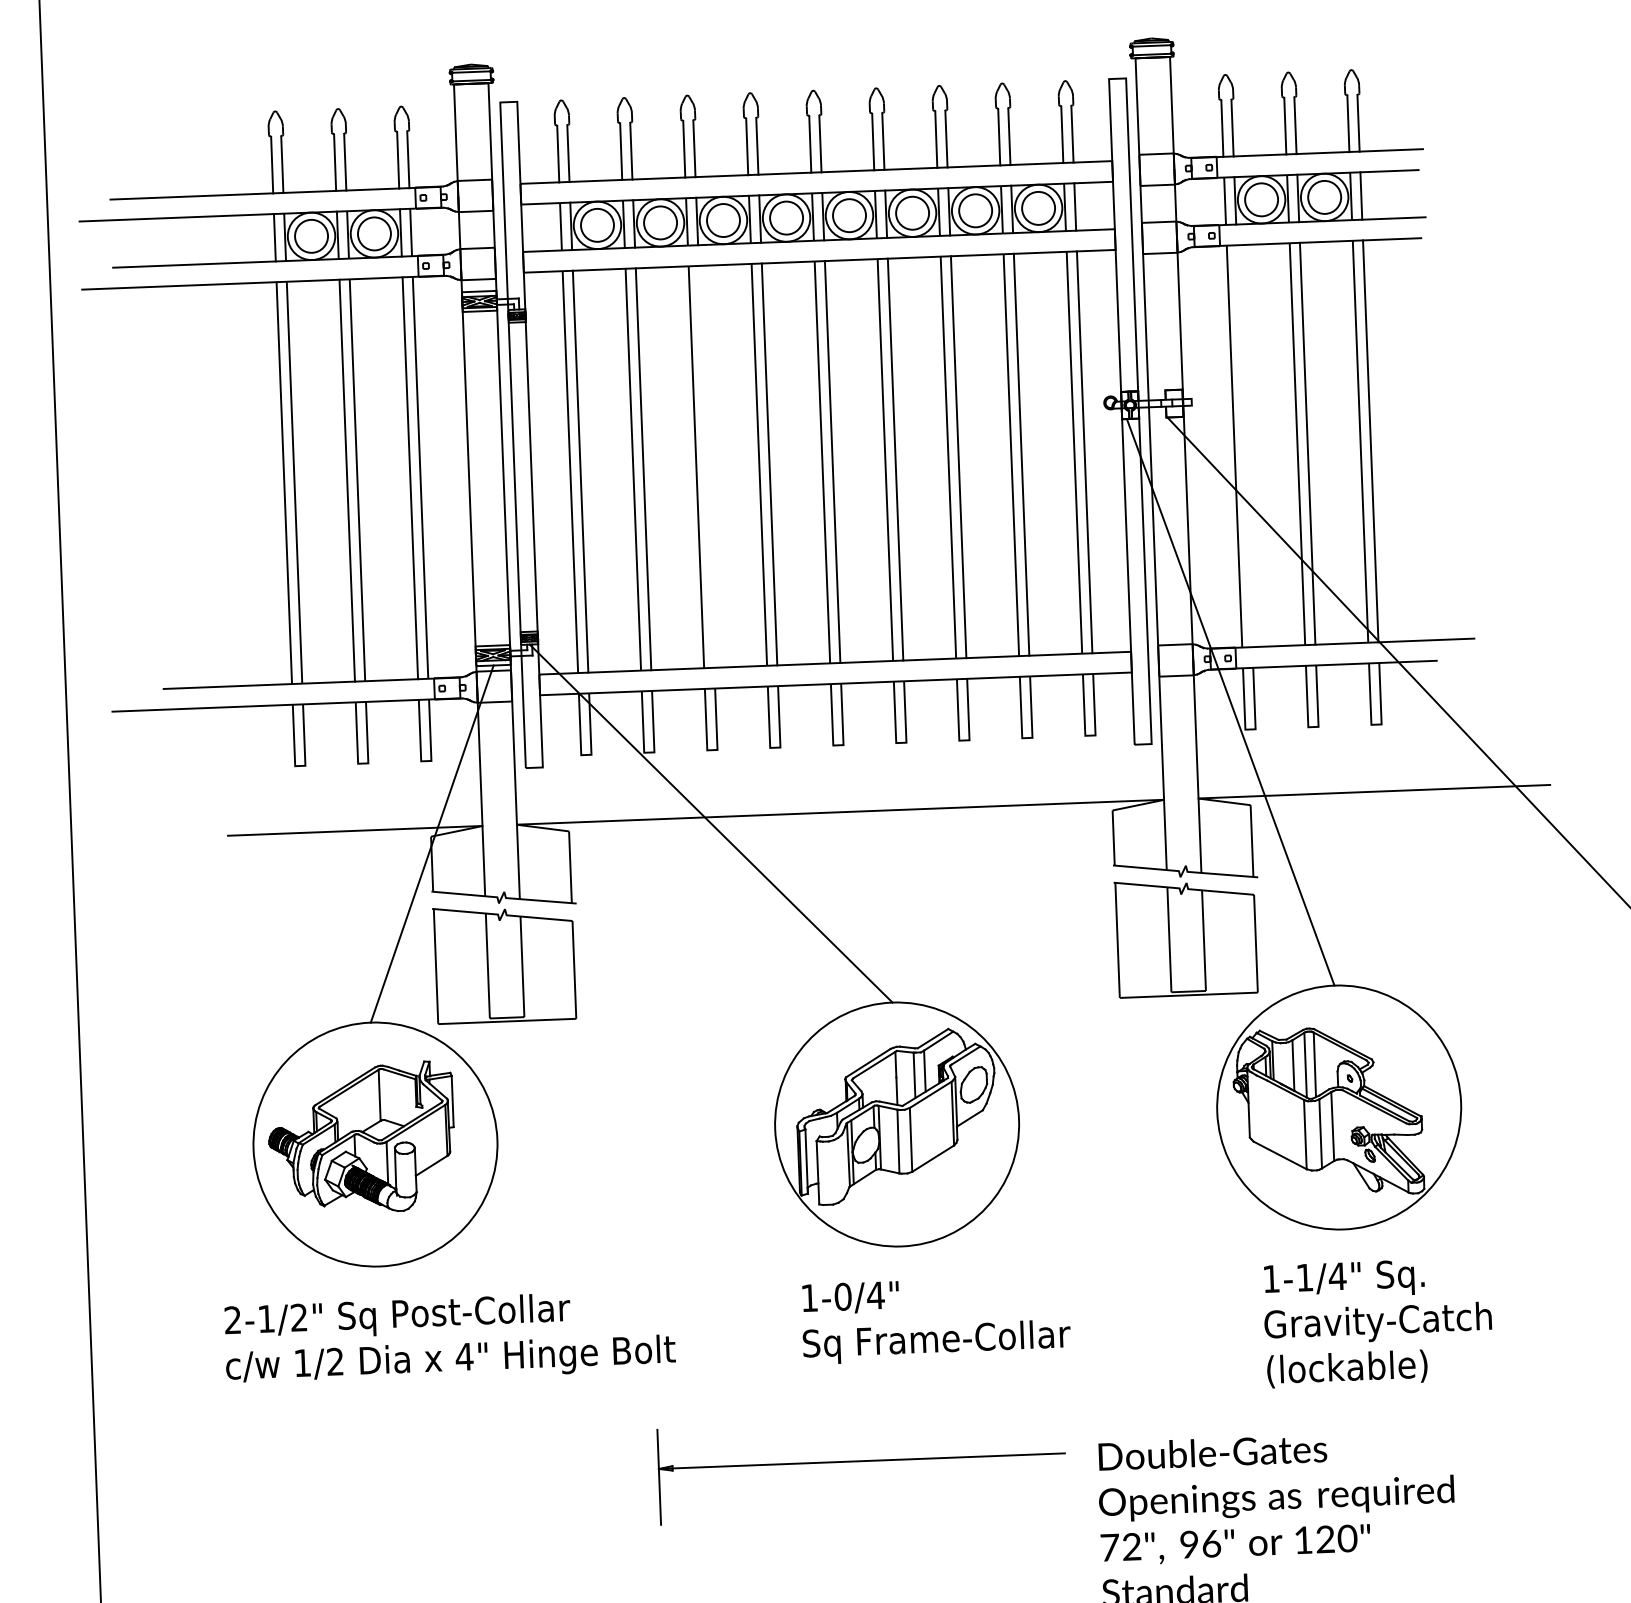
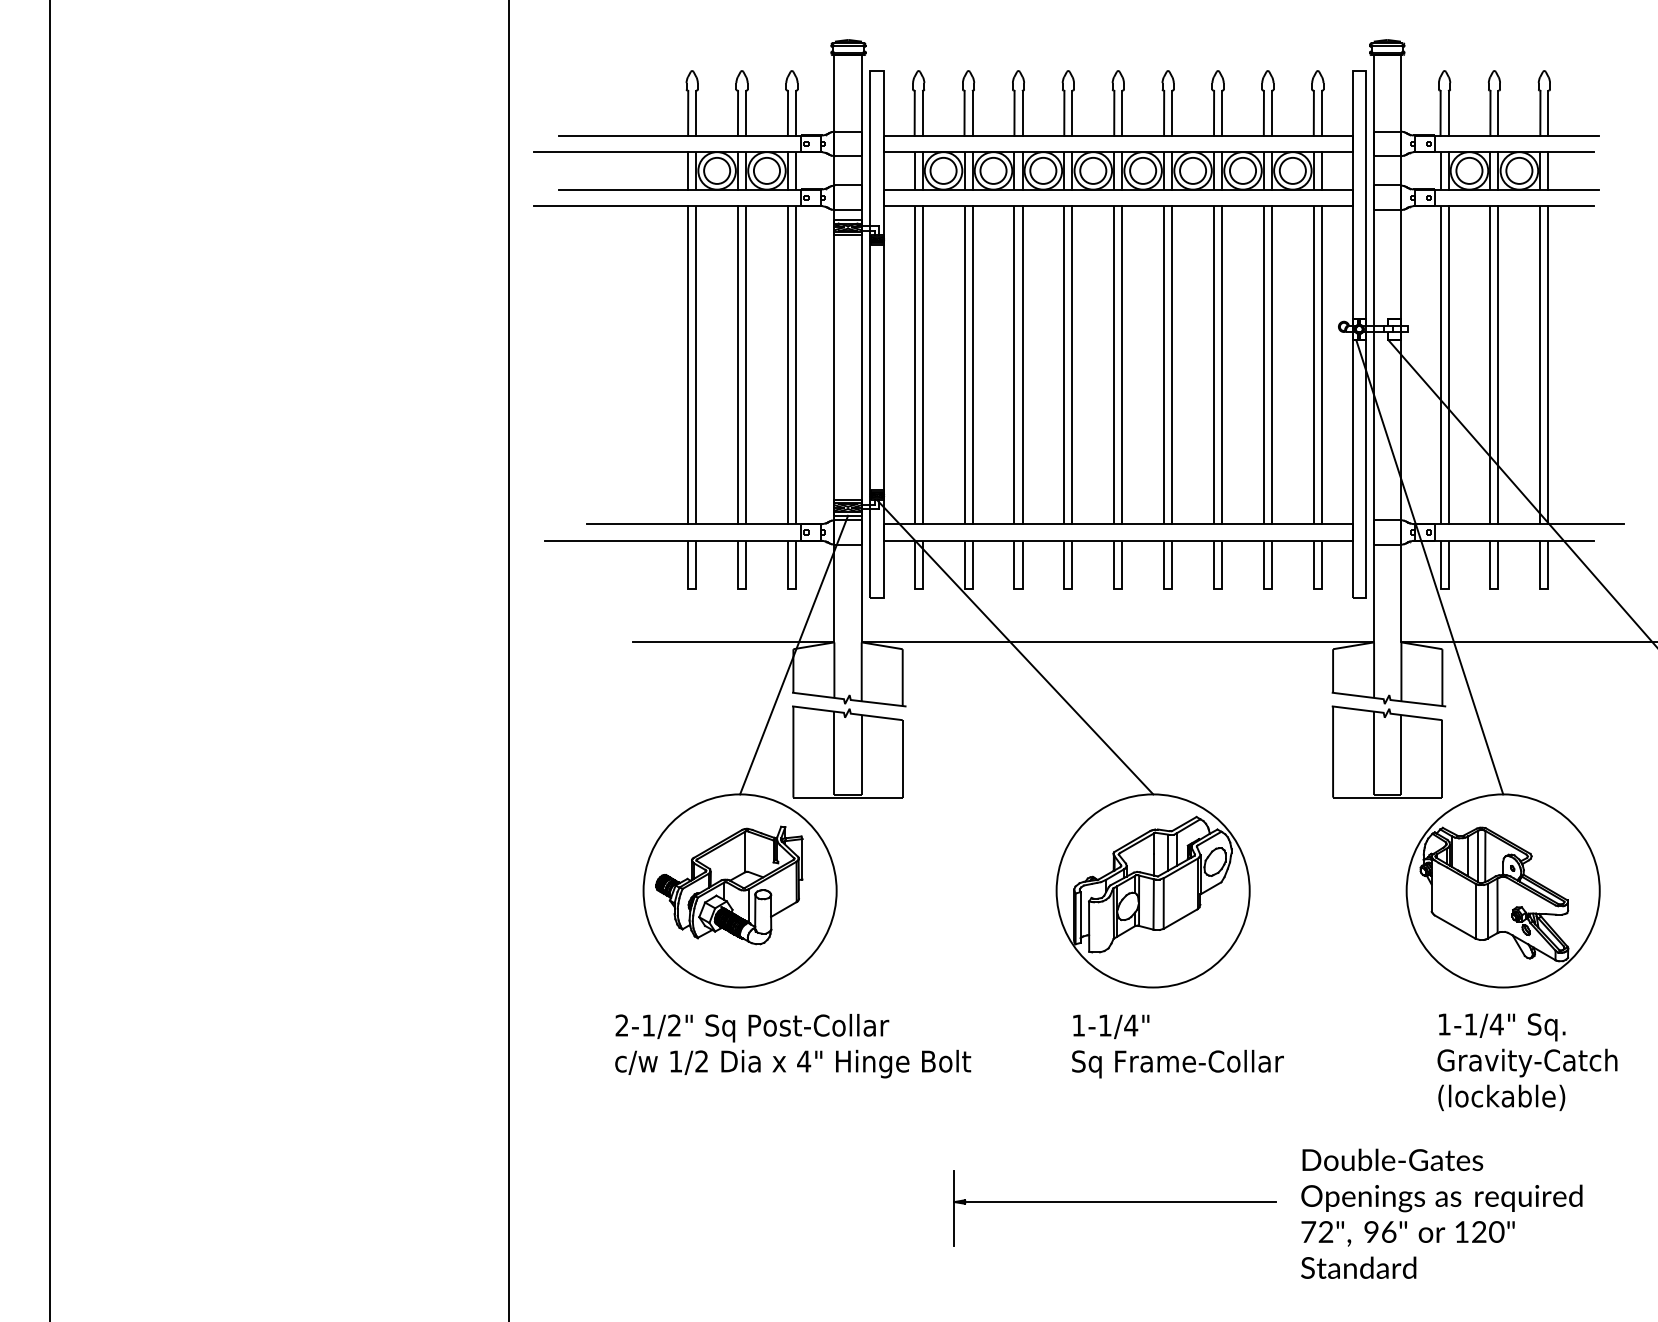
line: (1244, 446) -> (1448, 365), added
line: (706, 467) -> (1022, 365), added
text: (842, 1296) -> (1104, 1025), 1-0/4" -> 1-1/4"
part: (861, 1469) -> (1114, 1208), moved

